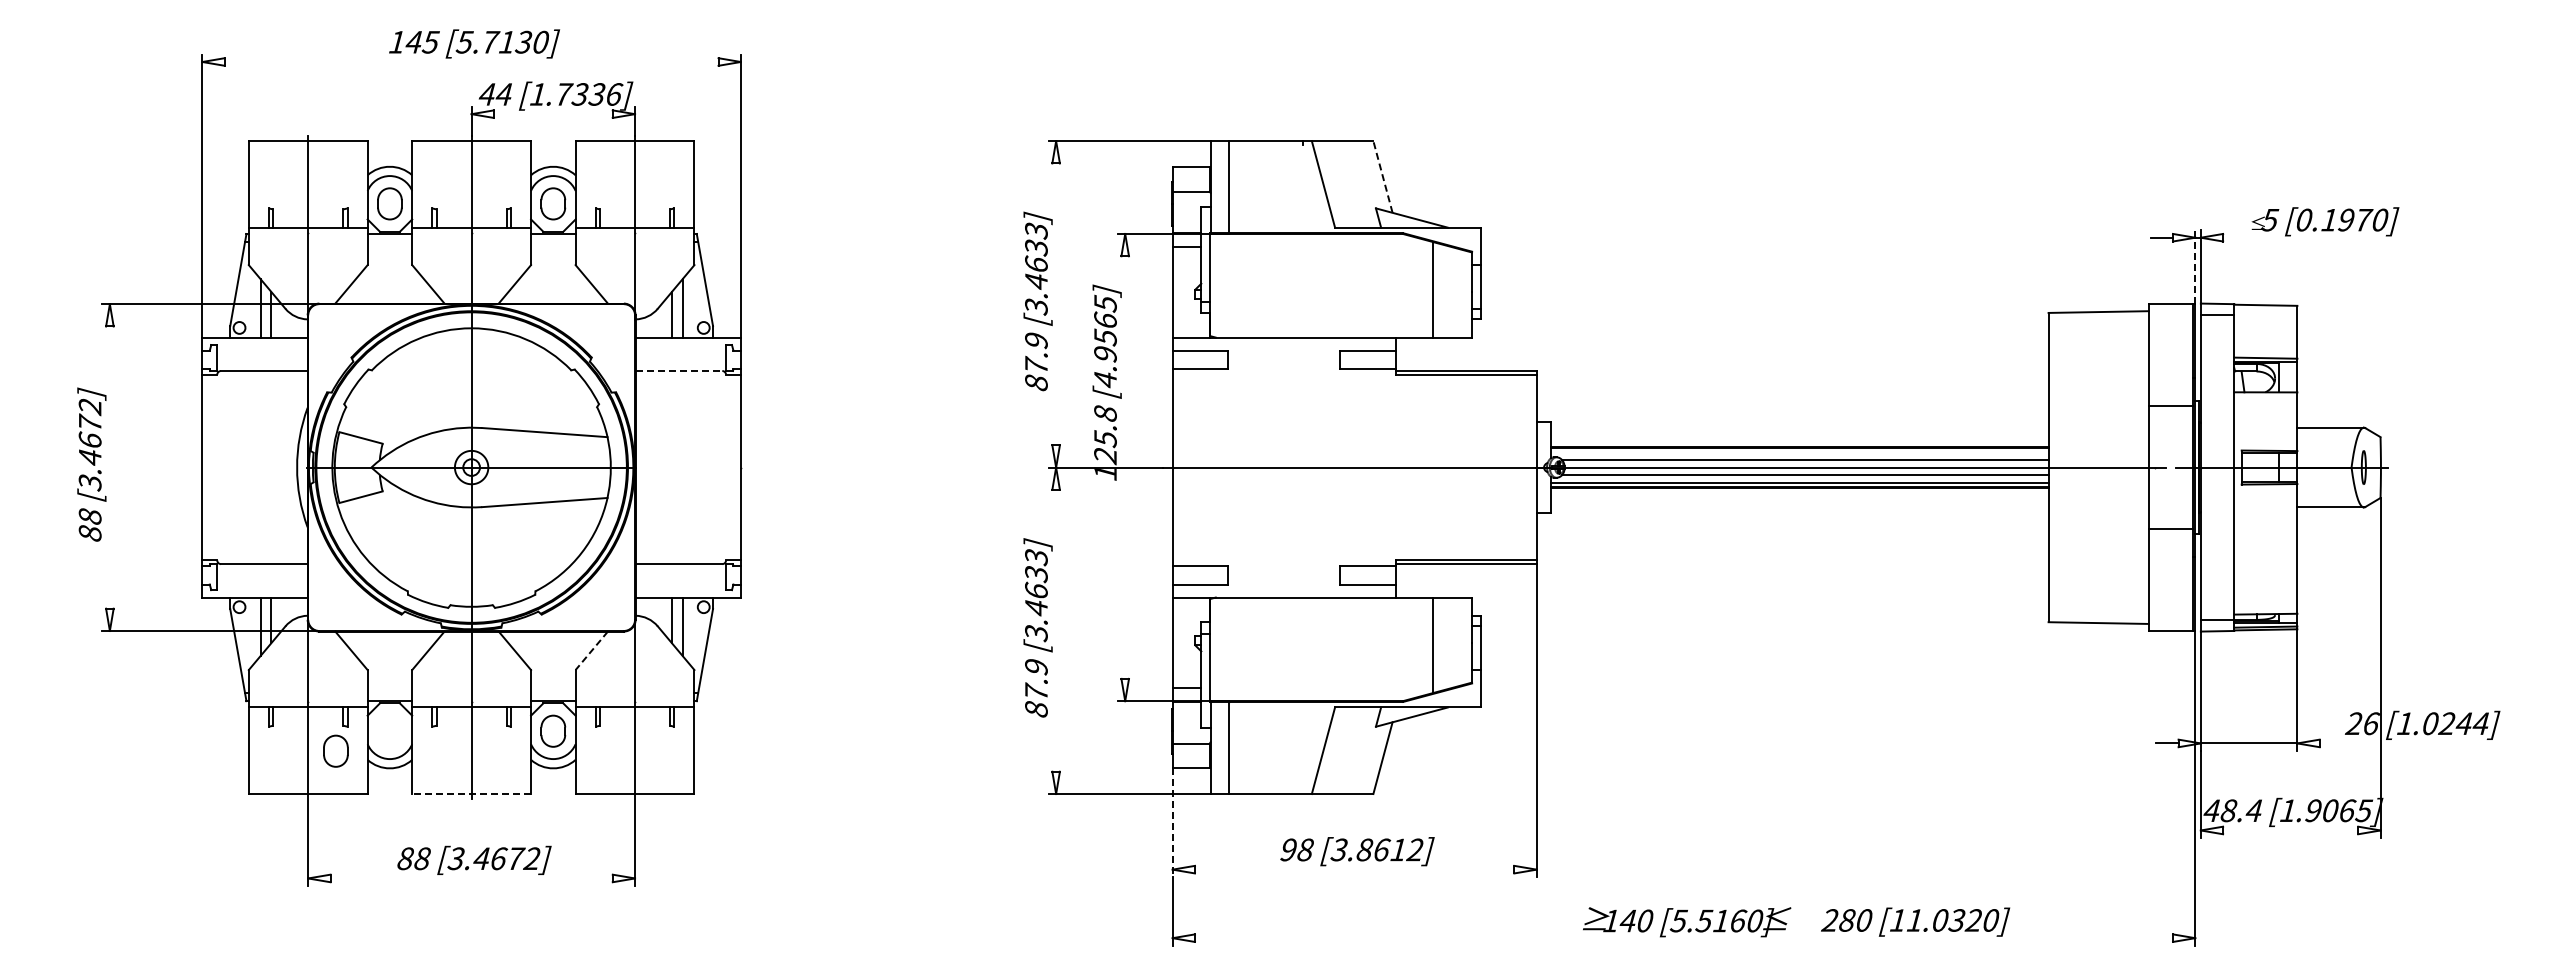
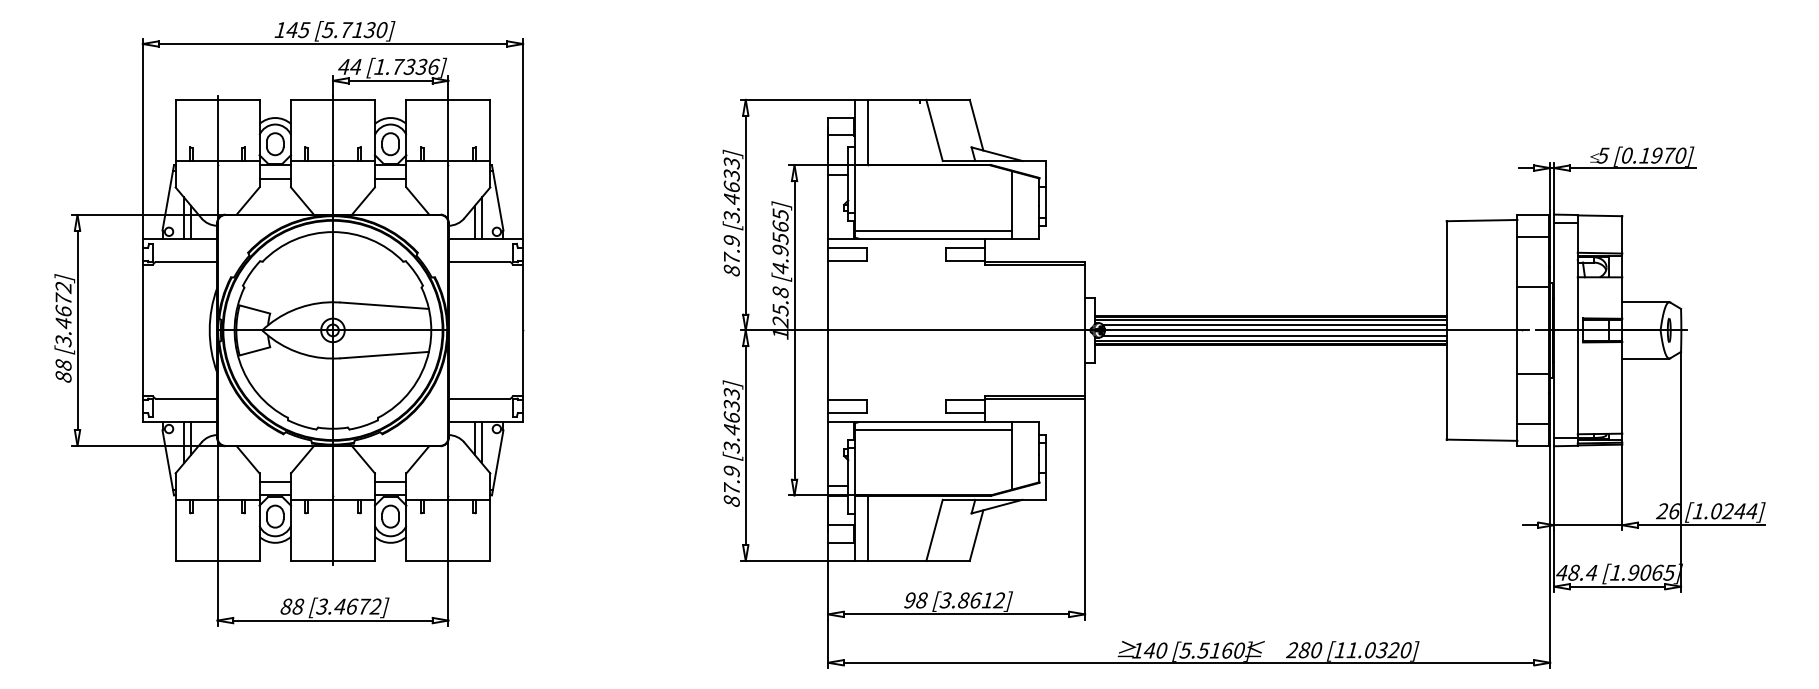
line: (471, 62) -> (332, 44), added
line: (552, 114) -> (390, 81), added
line: (1382, 176) -> (976, 124), dashed -> solid
line: (2312, 237) -> (1633, 167), added
line: (389, 252) -> (274, 178), added
line: (553, 252) -> (390, 178), added
line: (2195, 267) -> (1550, 189), dashed -> solid
line: (1056, 304) -> (746, 215), added
line: (1321, 326) -> (933, 230), added
line: (2170, 335) -> (1532, 237), added
line: (679, 371) -> (479, 262), dashed -> solid
line: (1799, 452) -> (1270, 319), added
line: (109, 467) -> (77, 330), added
line: (1125, 467) -> (794, 330), added
line: (2170, 599) -> (1532, 423), added
line: (1321, 609) -> (933, 430), added
line: (1056, 630) -> (746, 445), added
line: (591, 651) -> (417, 460), dashed -> solid
line: (389, 682) -> (274, 482), added
line: (553, 682) -> (390, 482), added
line: (2408, 743) -> (1700, 525), added
part: (335, 750) -> (274, 516), moved
line: (471, 794) -> (332, 561), dashed -> solid
line: (1172, 823) -> (827, 581), dashed -> solid
line: (2290, 830) -> (1617, 586), added
line: (1354, 869) -> (956, 614), added
line: (471, 878) -> (332, 620), added
line: (1683, 938) -> (1188, 662), added

